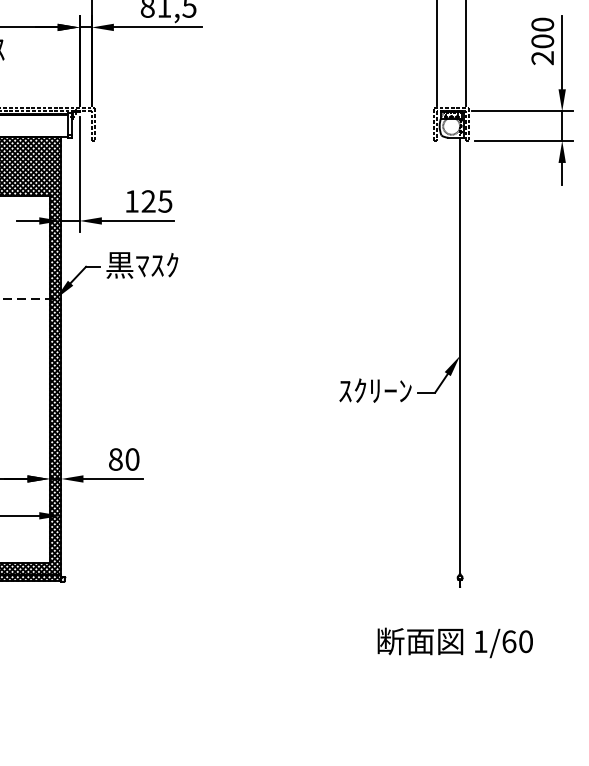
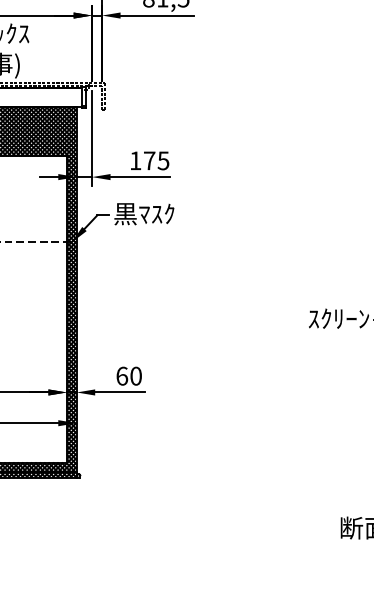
text: (148, 201) -> (149, 160), 125 -> 175
text: (115, 459) -> (121, 376), 80 -> 60

